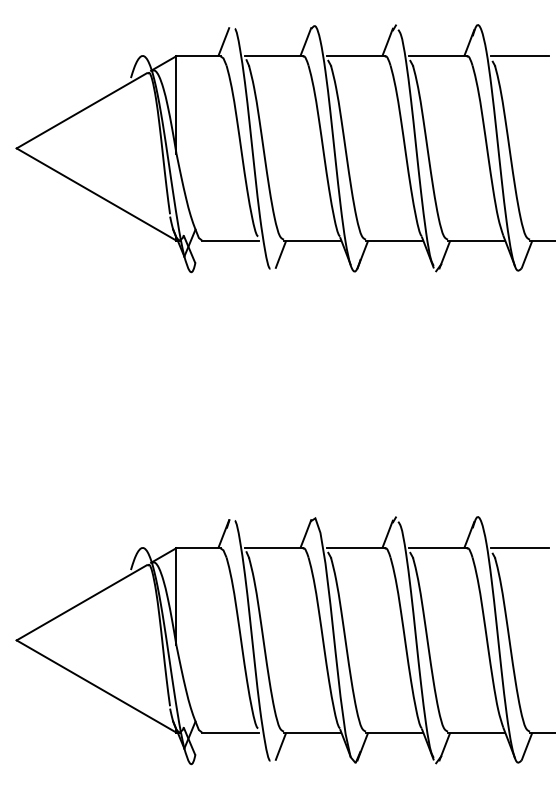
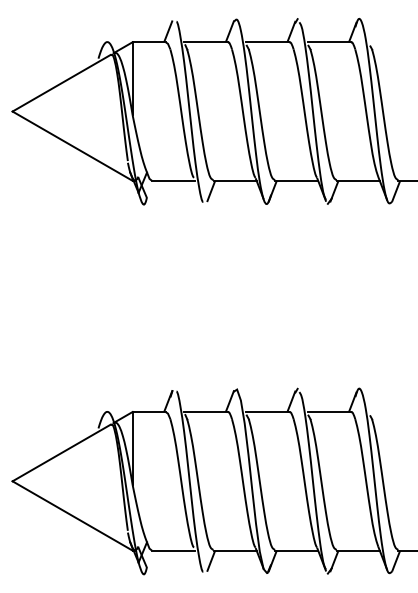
line: (519, 56) -> (390, 42), removed
line: (519, 547) -> (390, 411), removed

